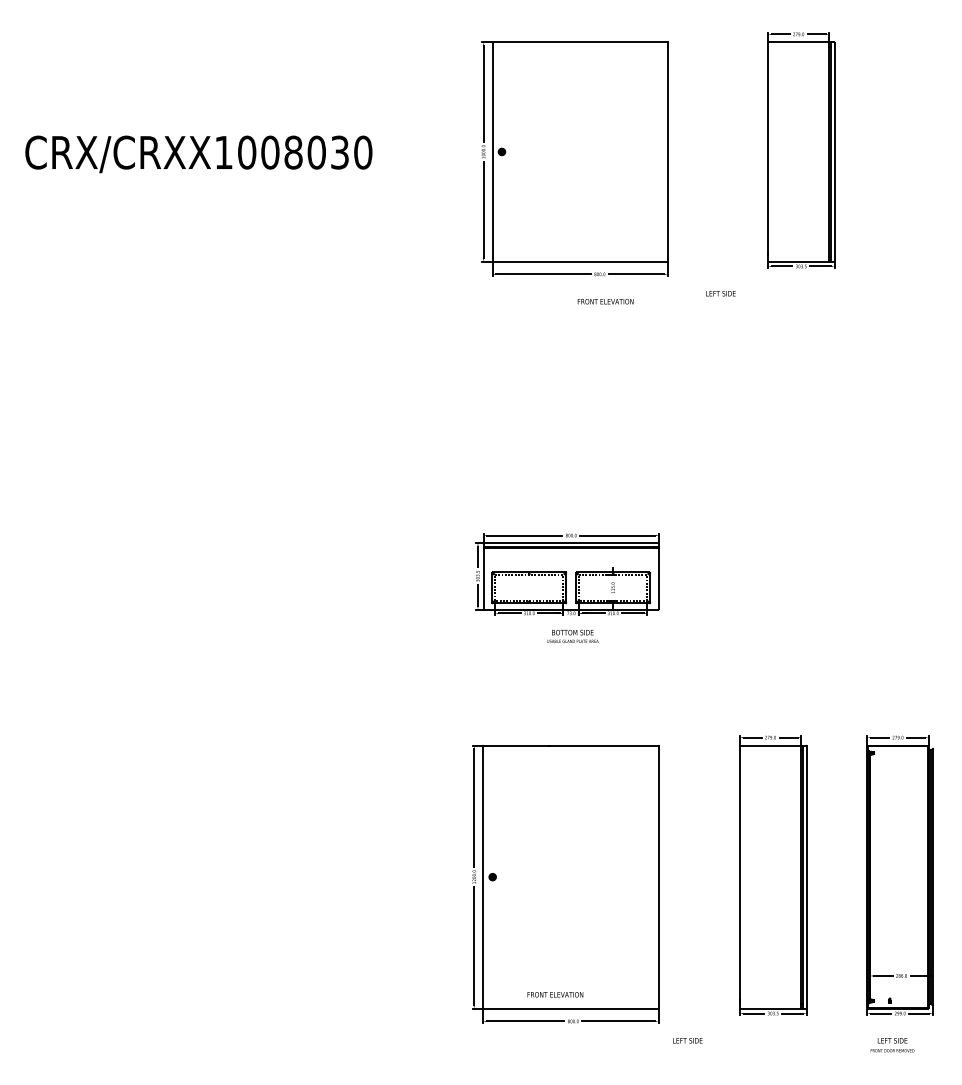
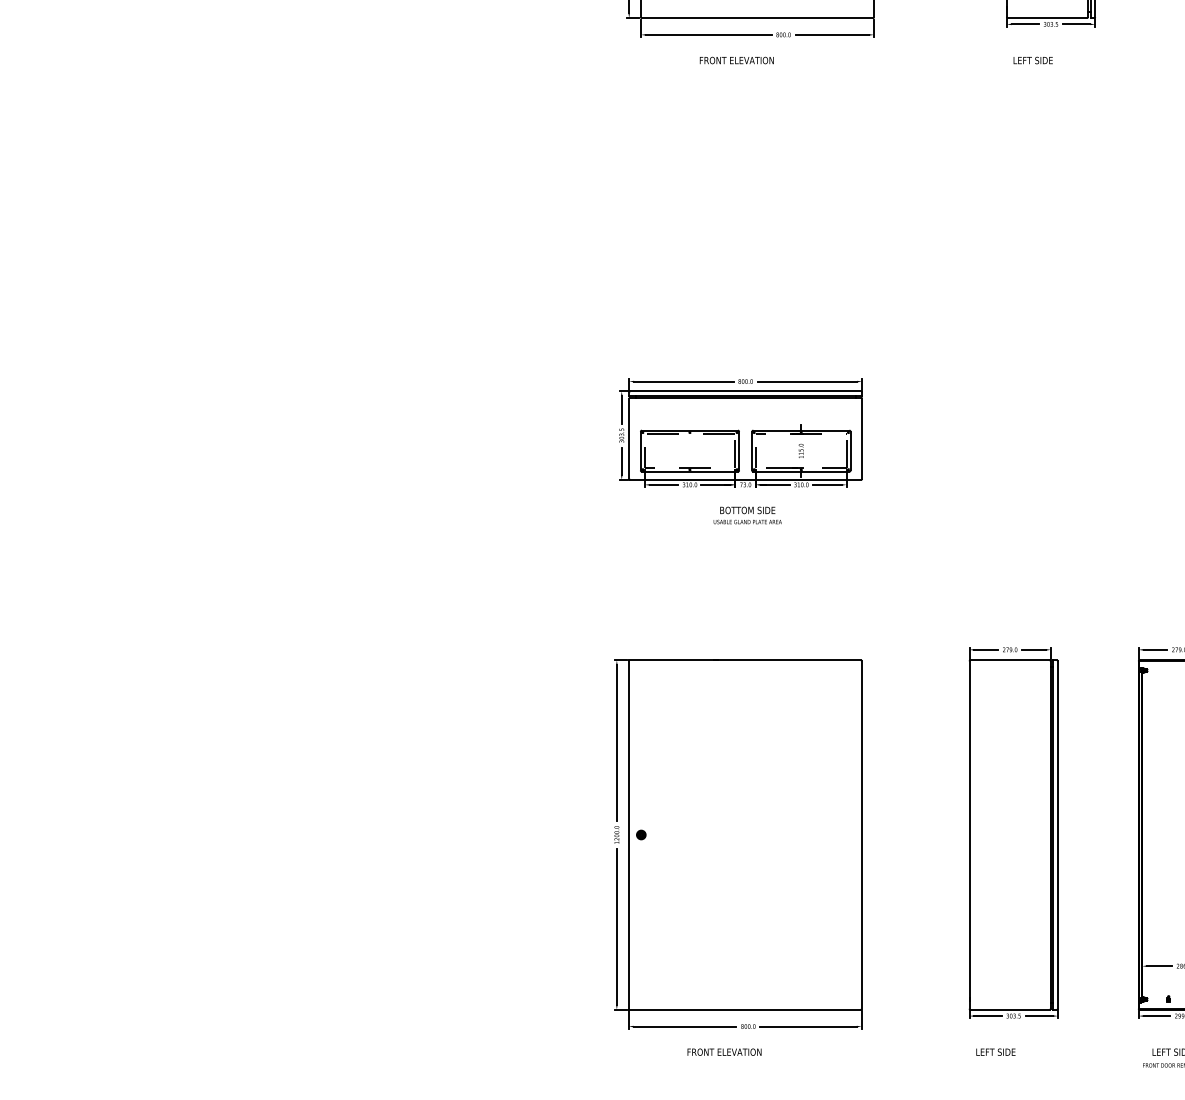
text: (720, 293) -> (1032, 60), moved
text: (605, 301) -> (736, 60), moved
text: (555, 994) -> (724, 1051), moved
text: (687, 1040) -> (995, 1051), moved

